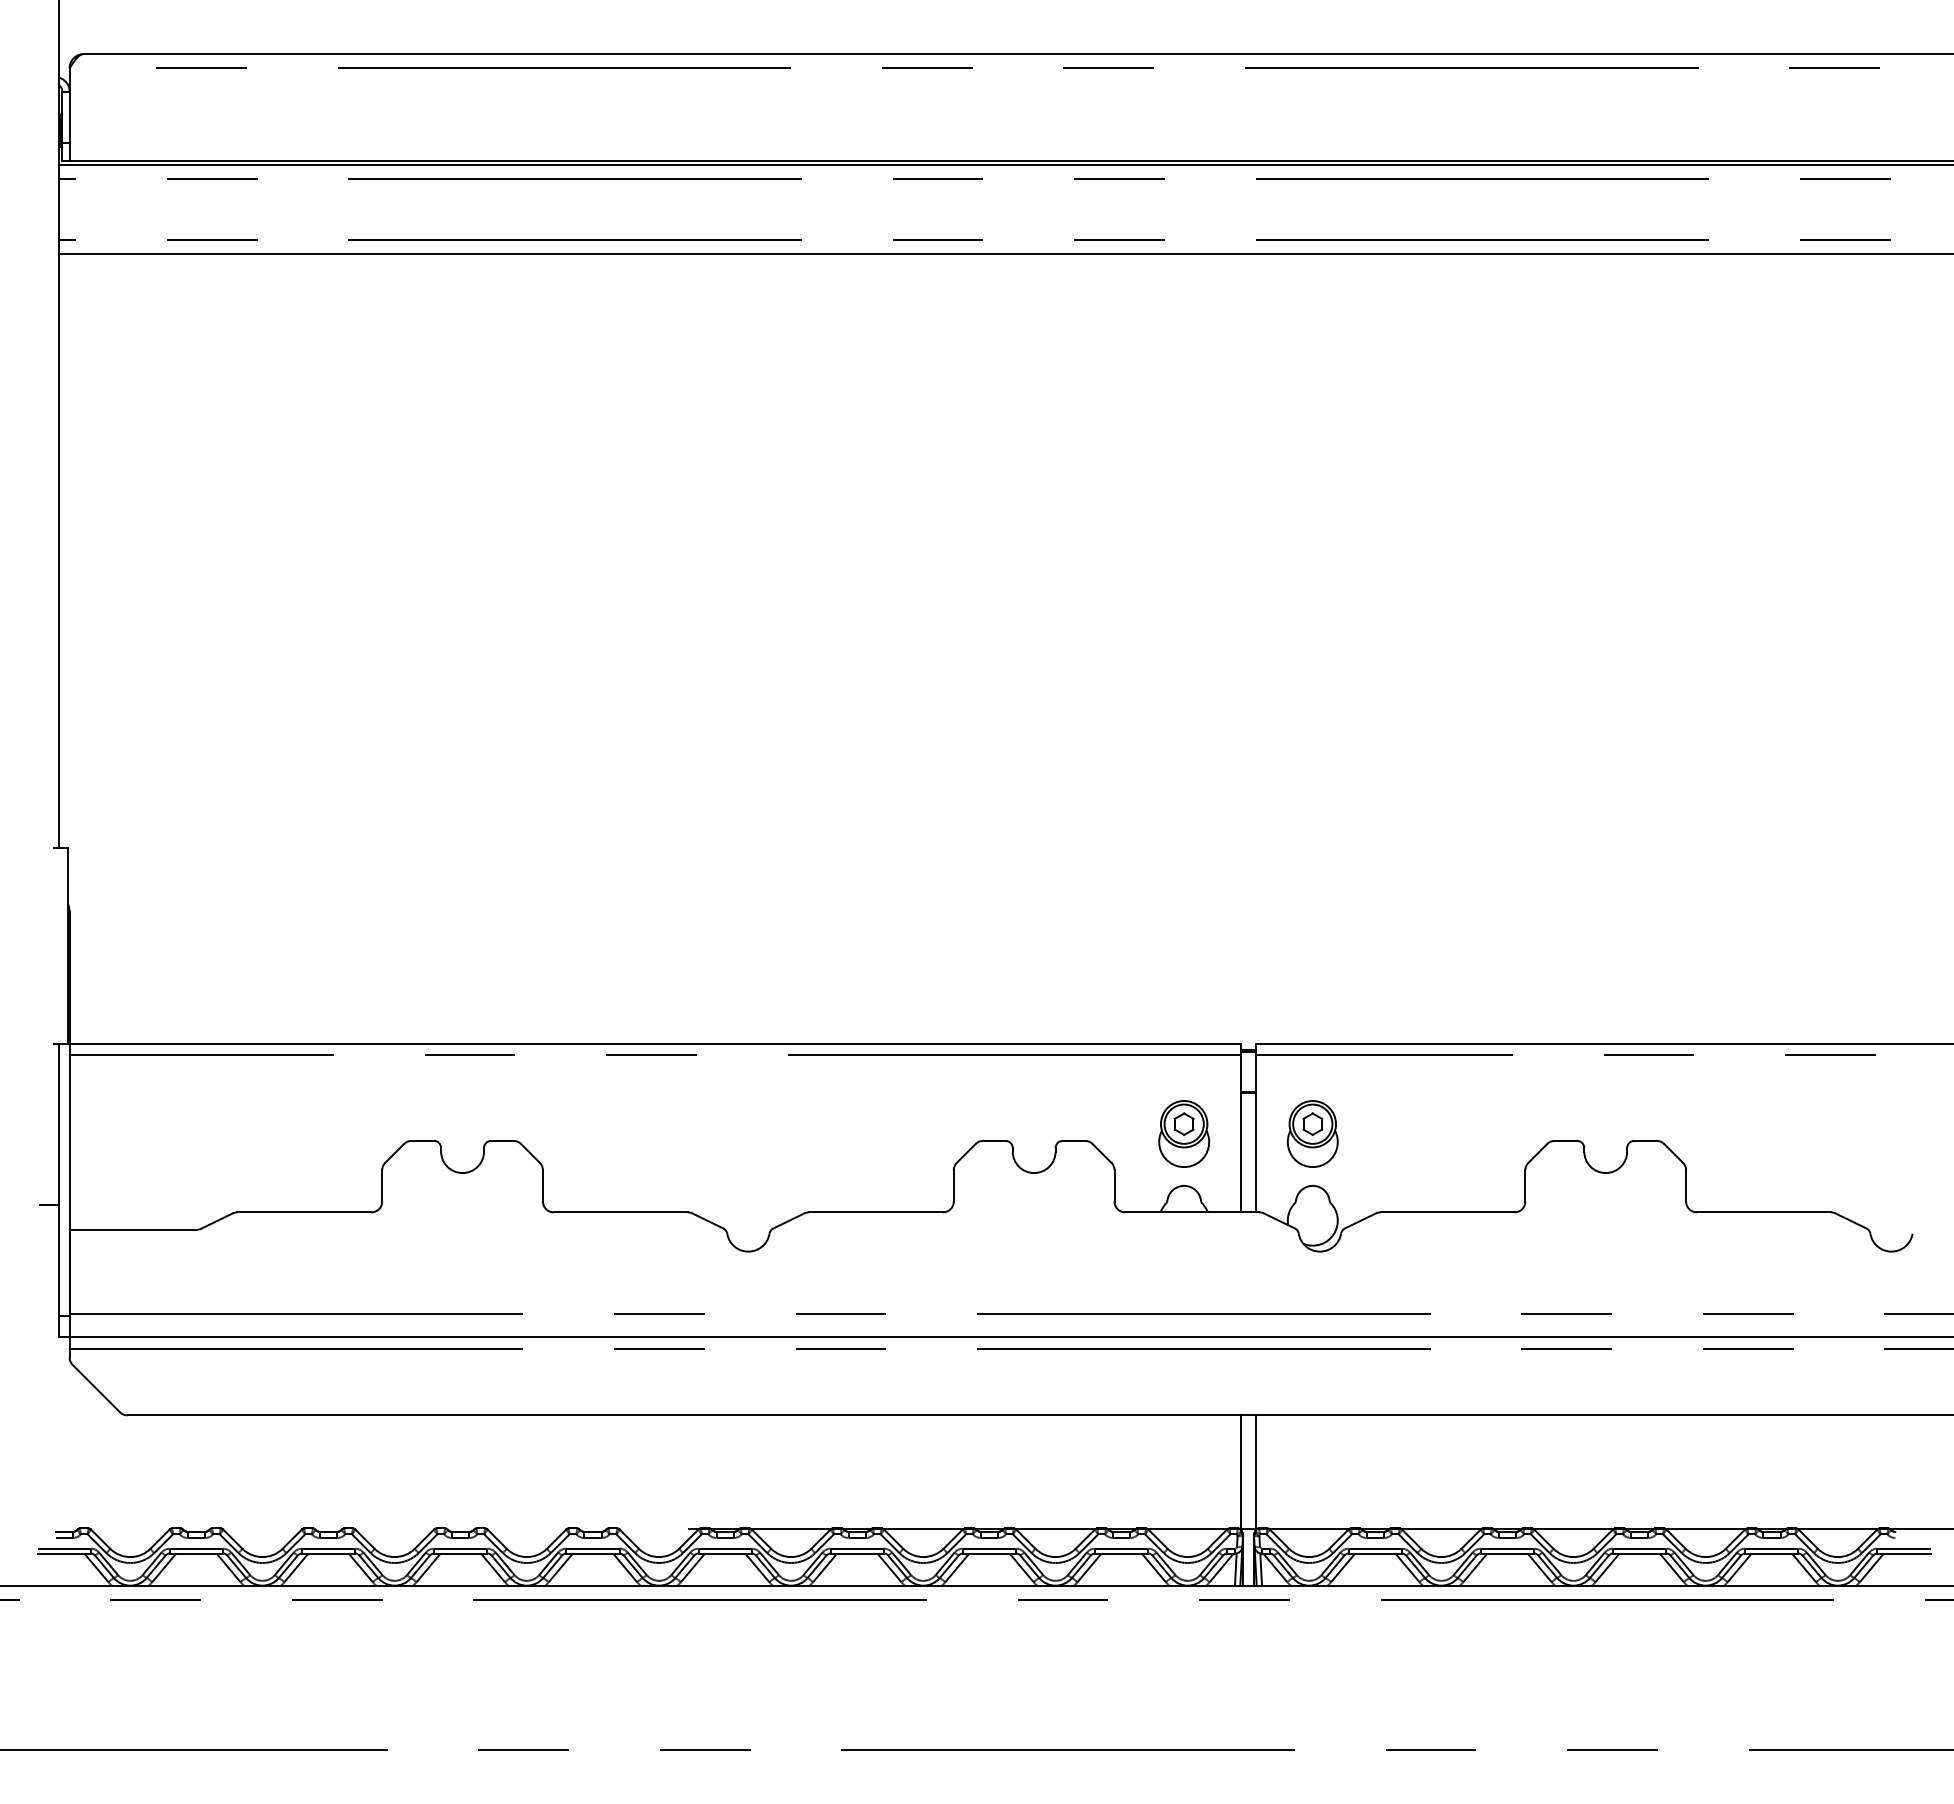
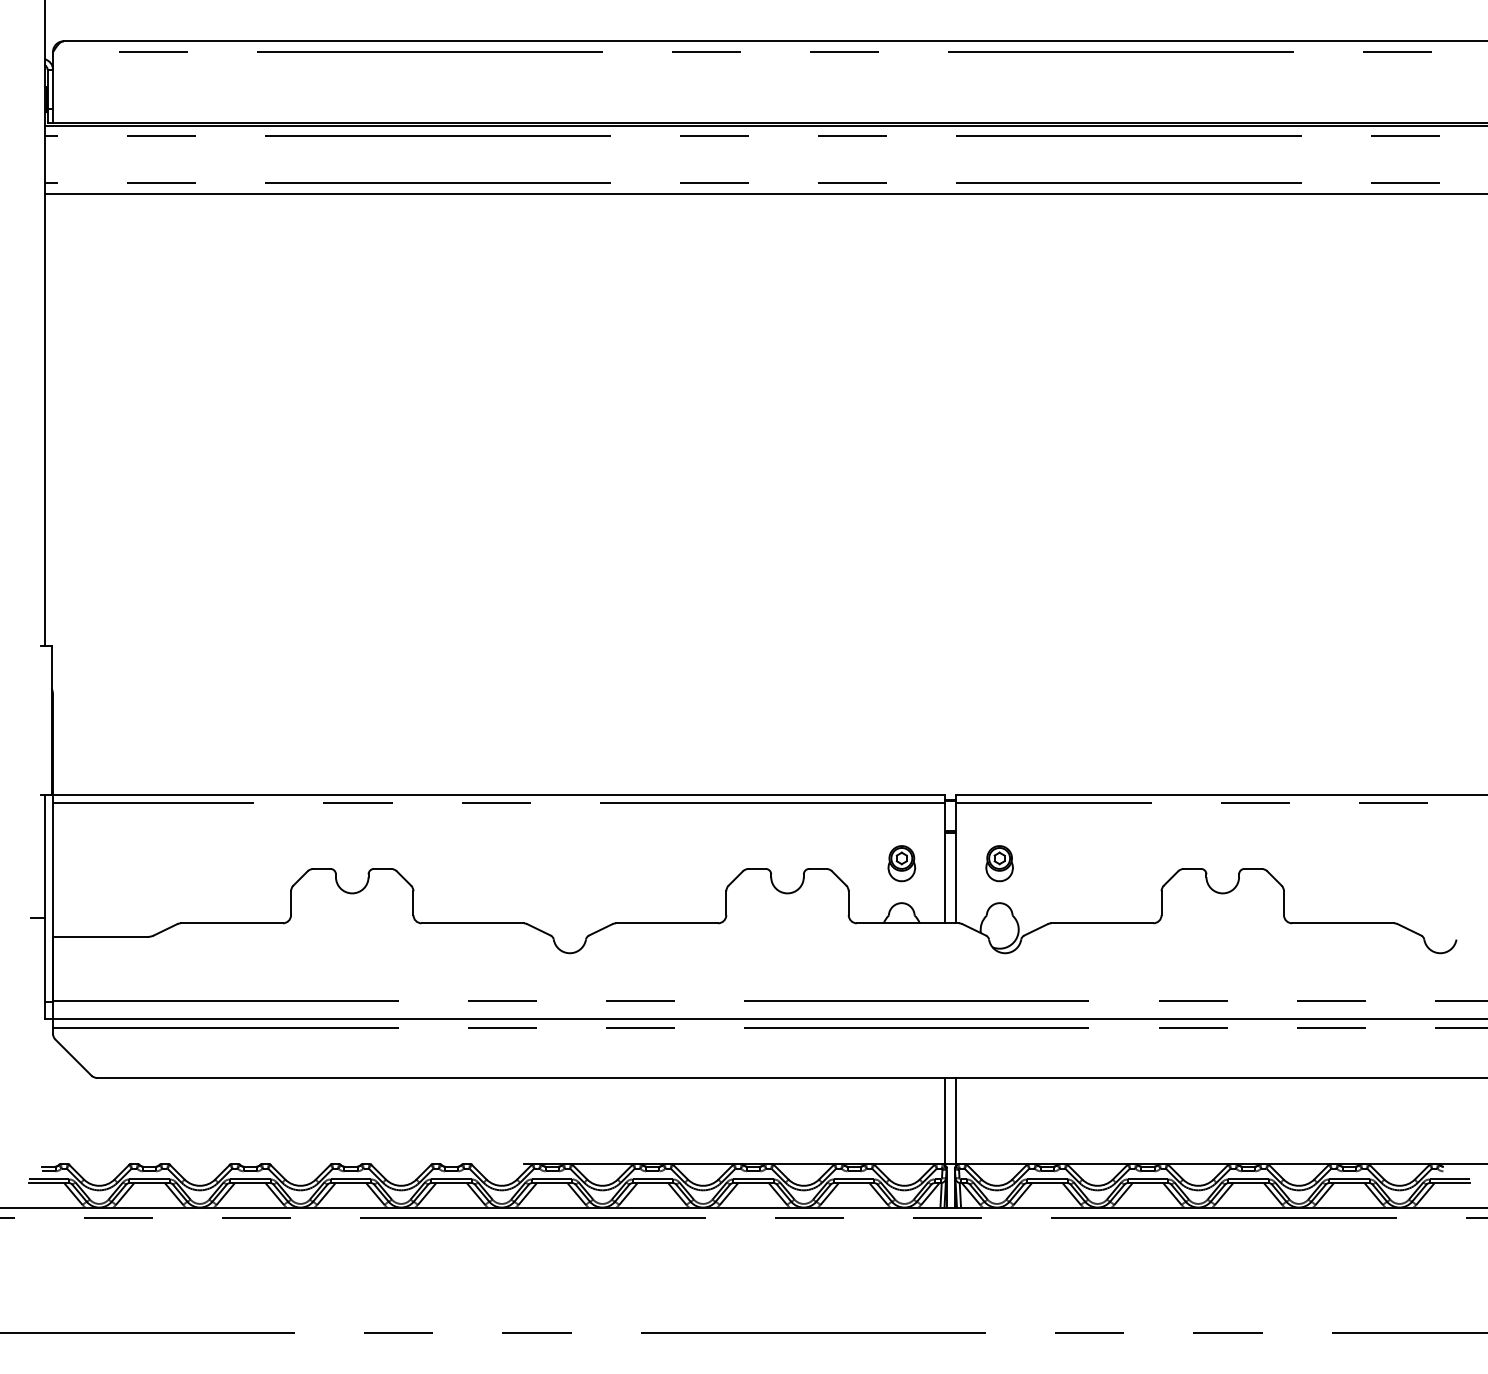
part: (1184, 1133) -> (902, 863), size x0.7
part: (1312, 1133) -> (999, 863), size x0.7

